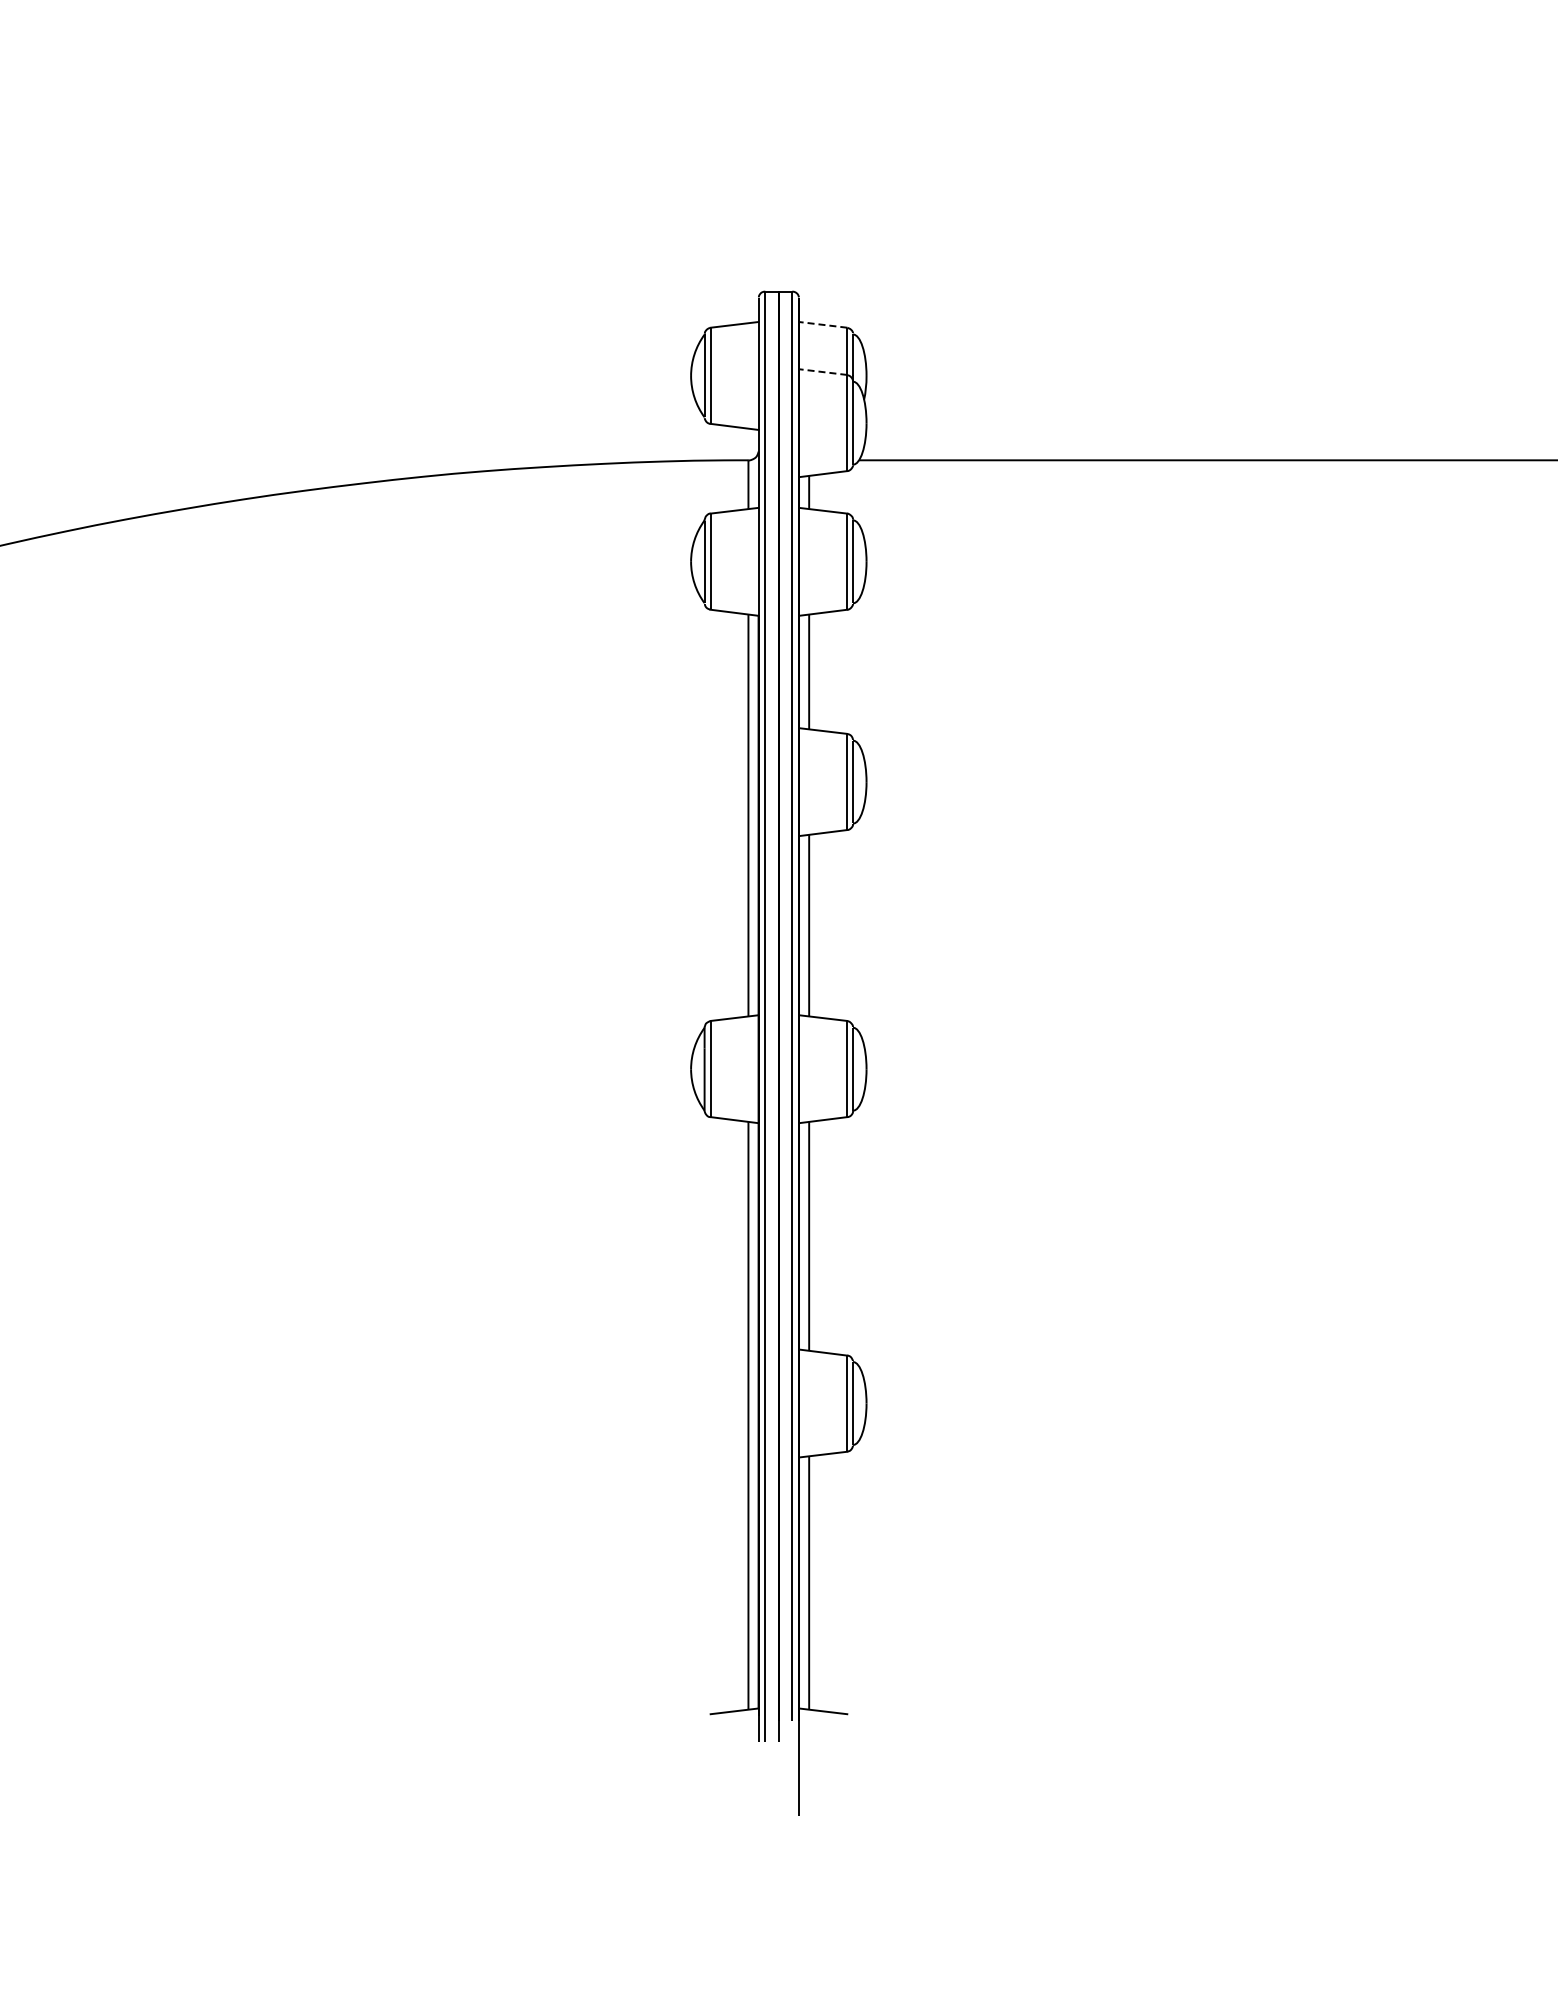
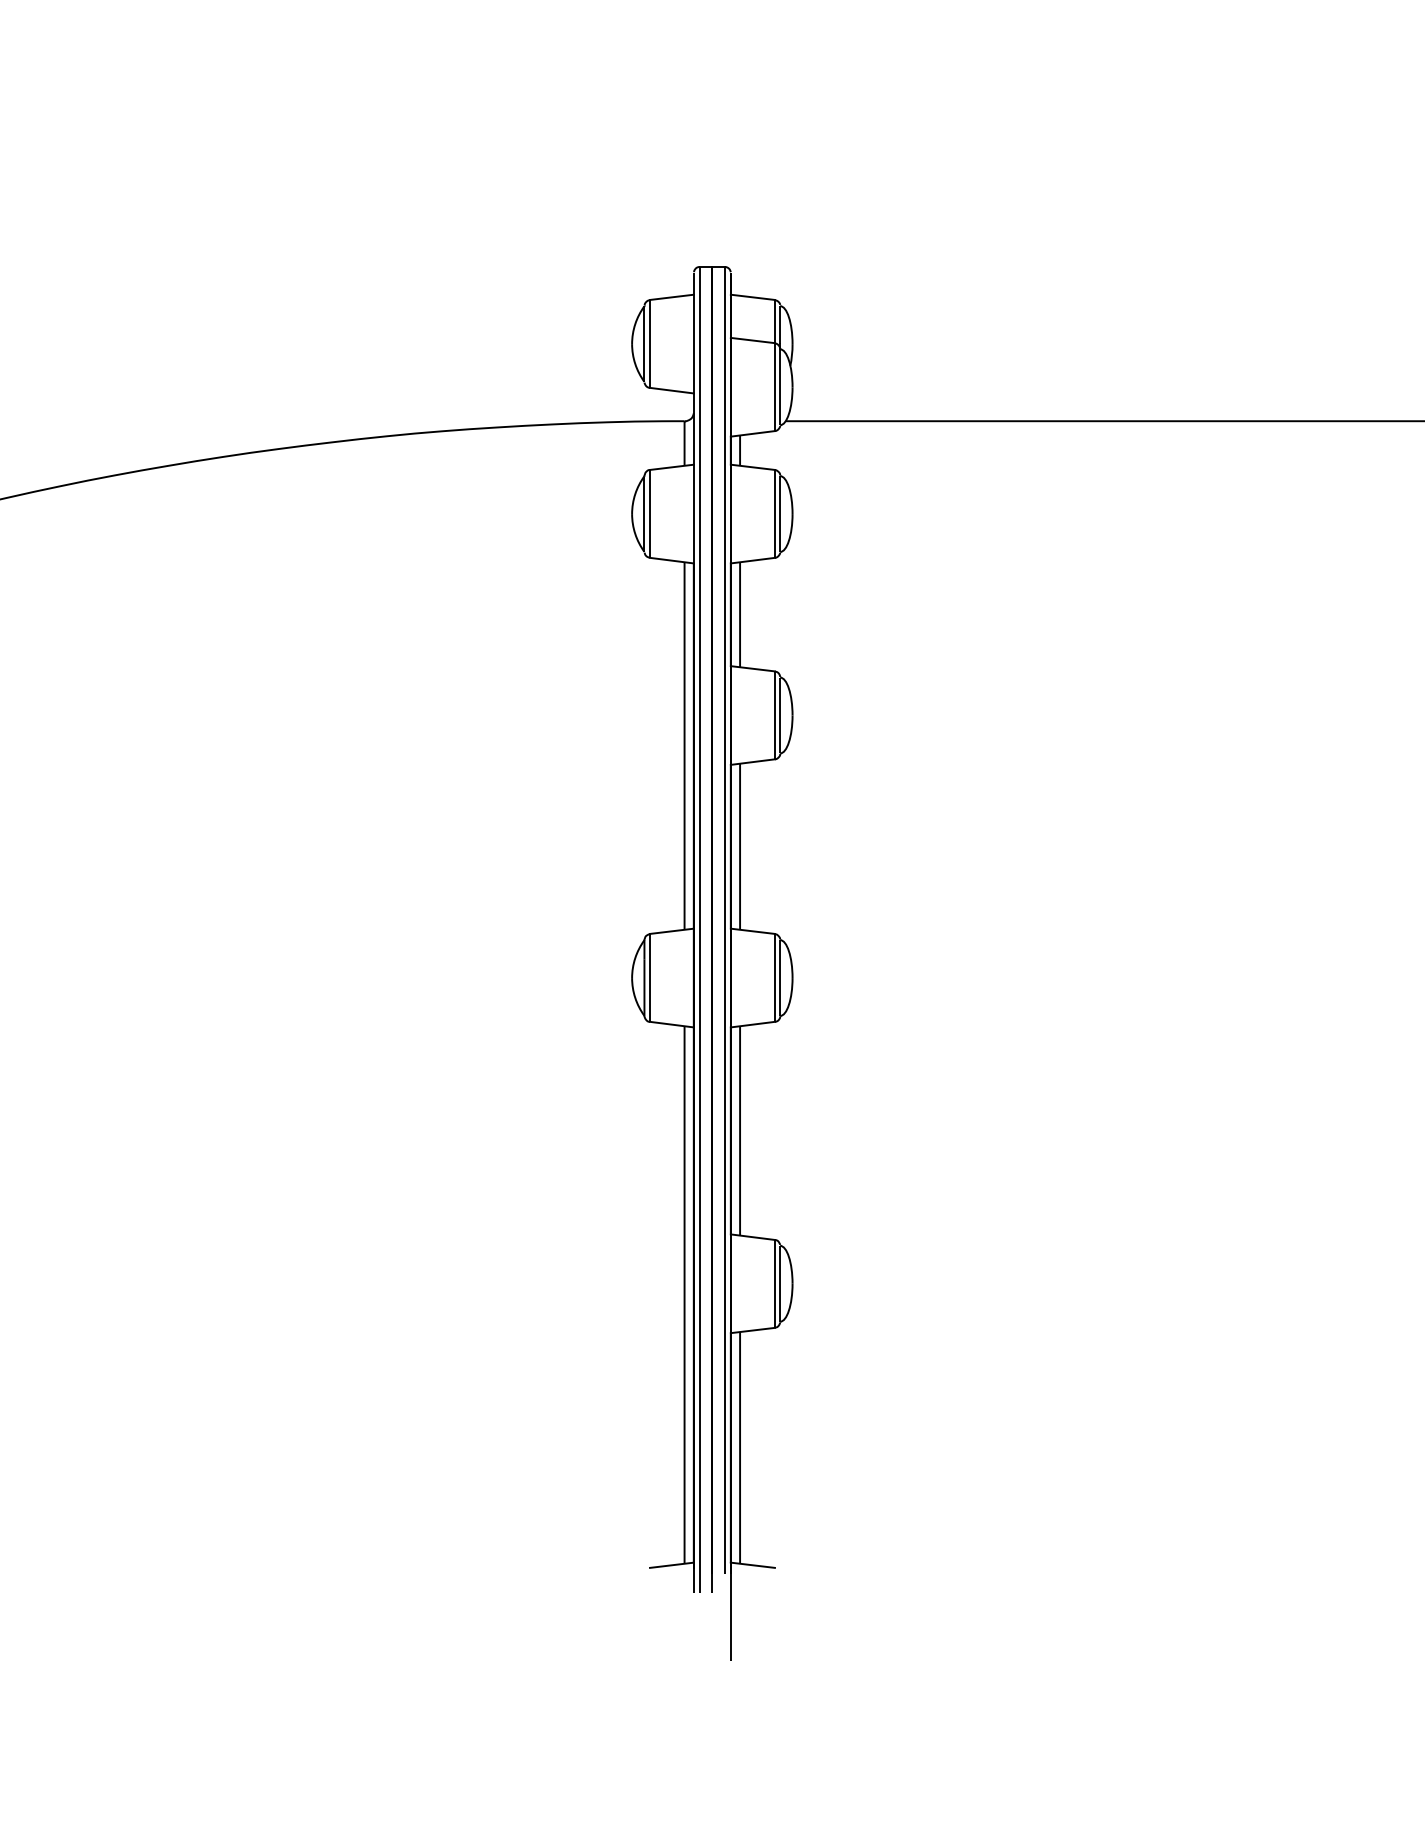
line: (822, 324) -> (752, 297), dashed -> solid
line: (822, 372) -> (752, 340), dashed -> solid

